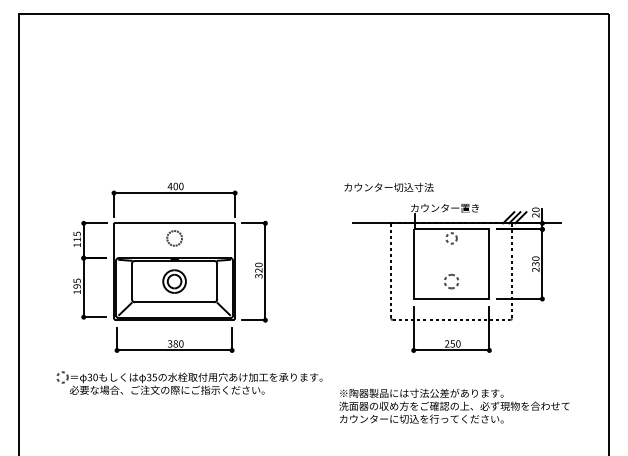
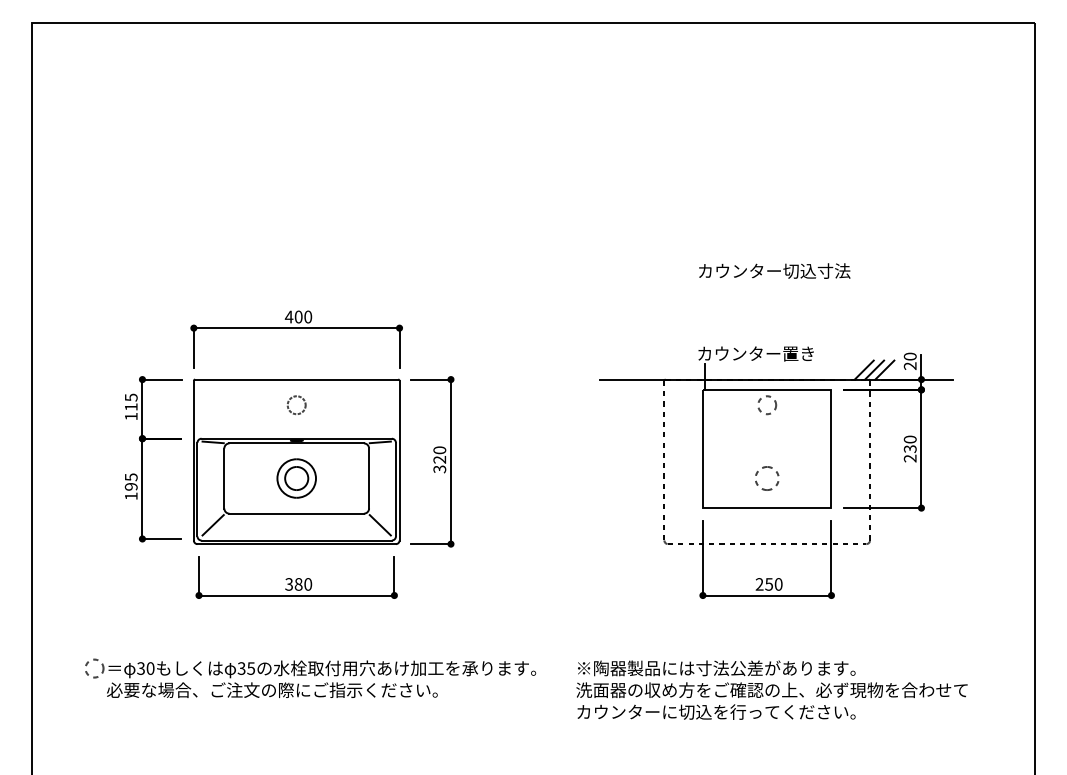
text: (388, 186) -> (773, 269), moved
circle: (174, 238) -> (296, 405), size x0.71
part: (189, 382) -> (310, 677), moved

